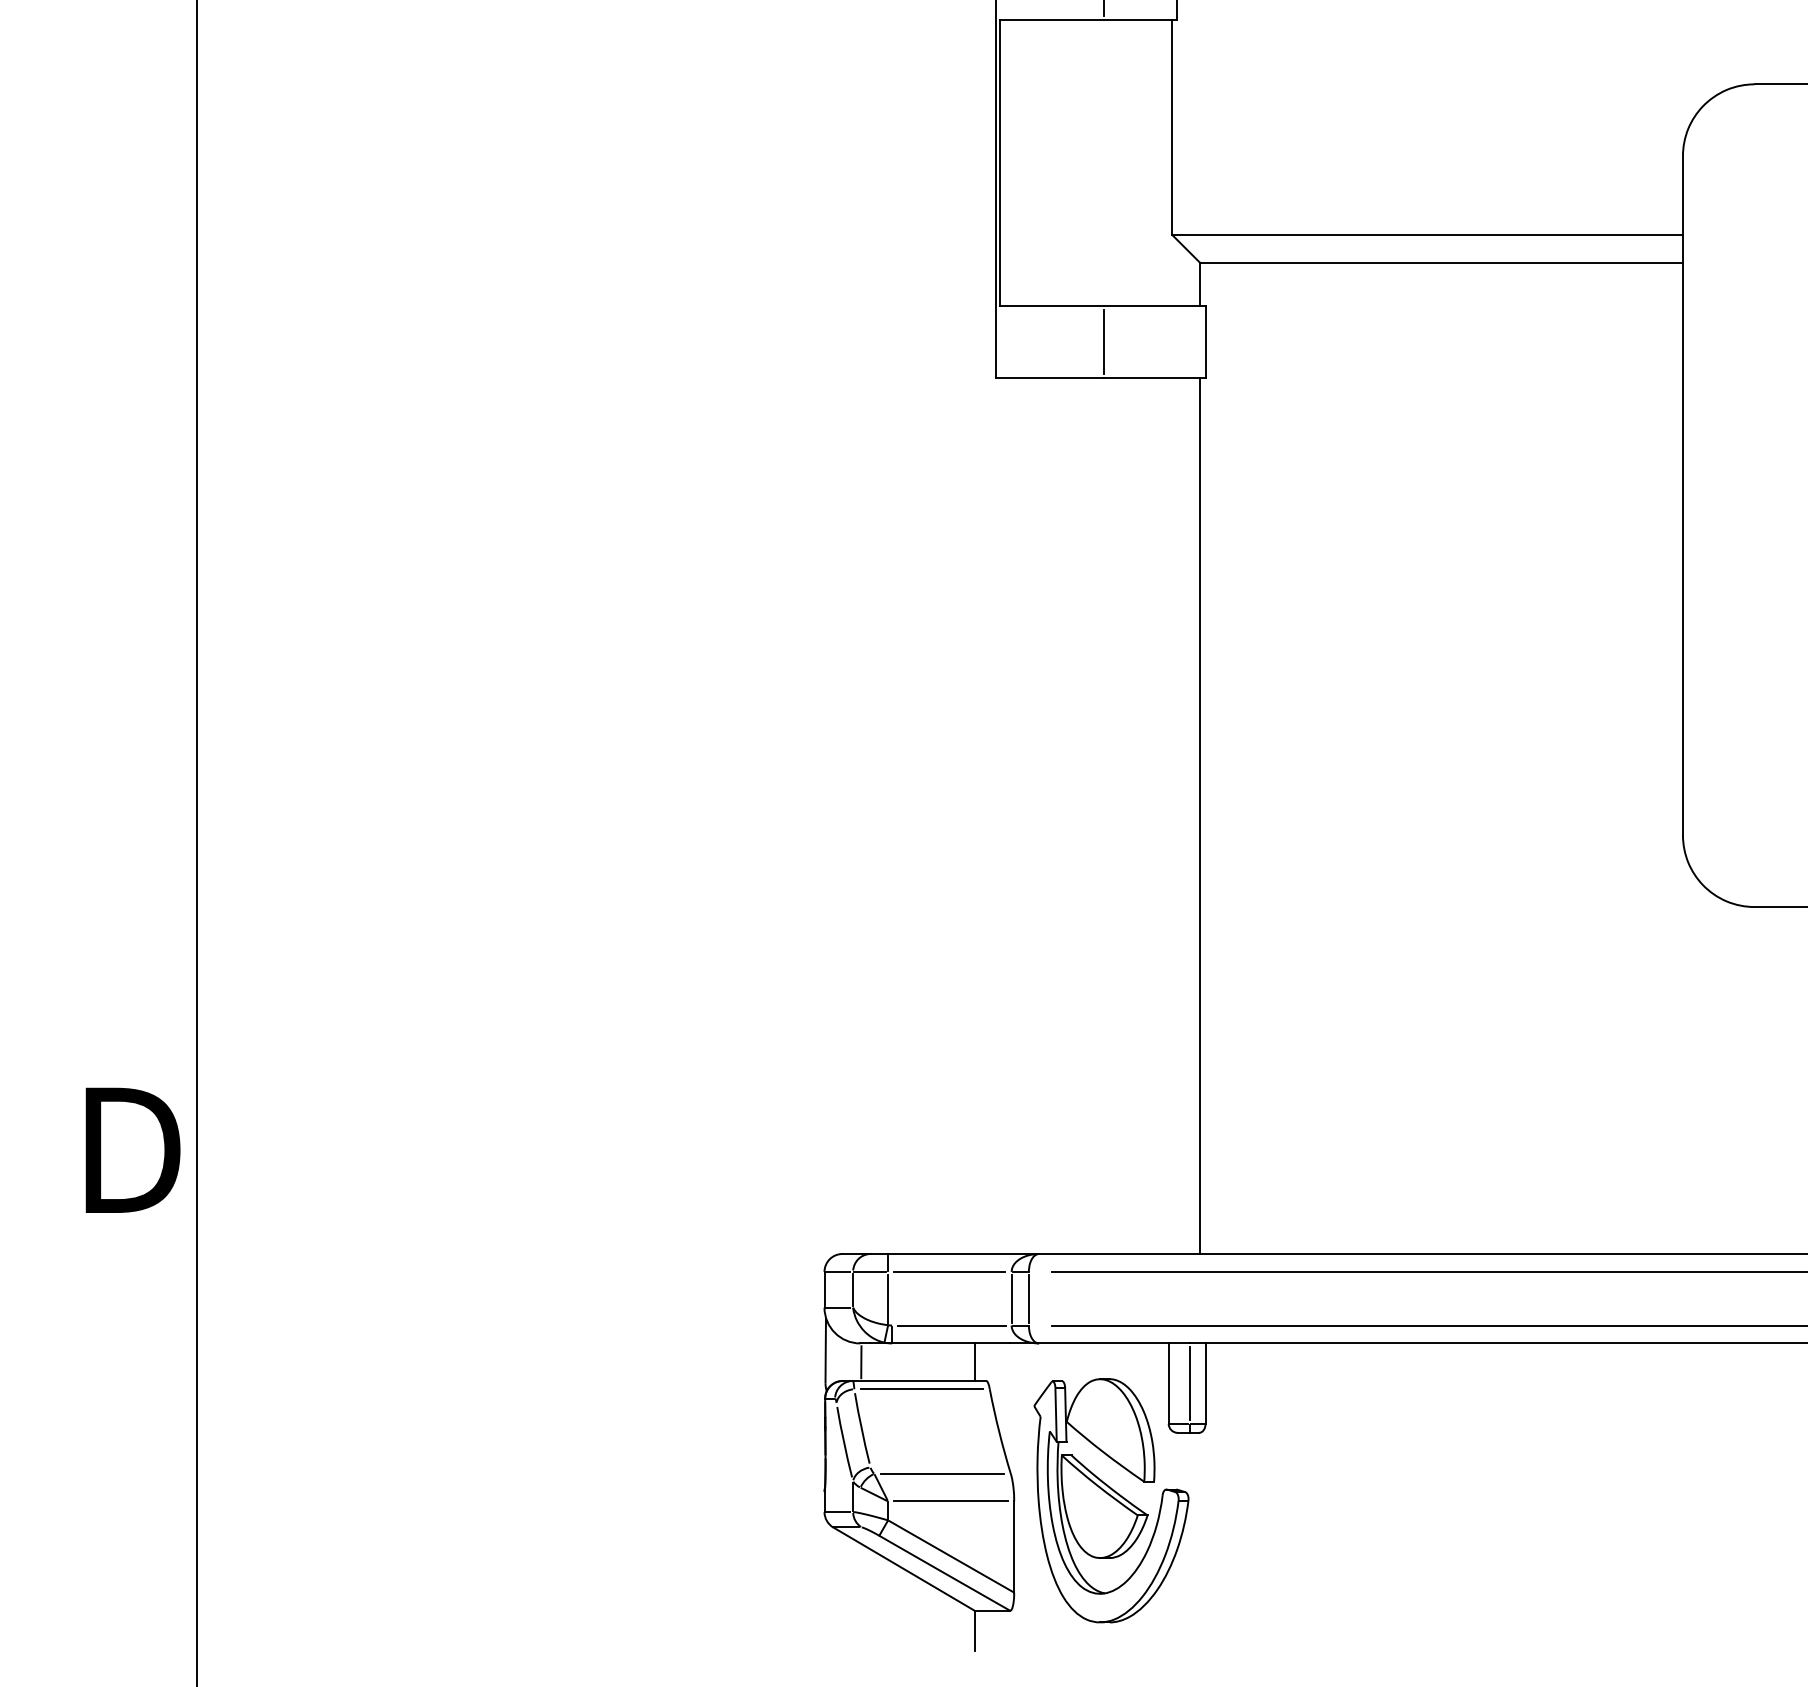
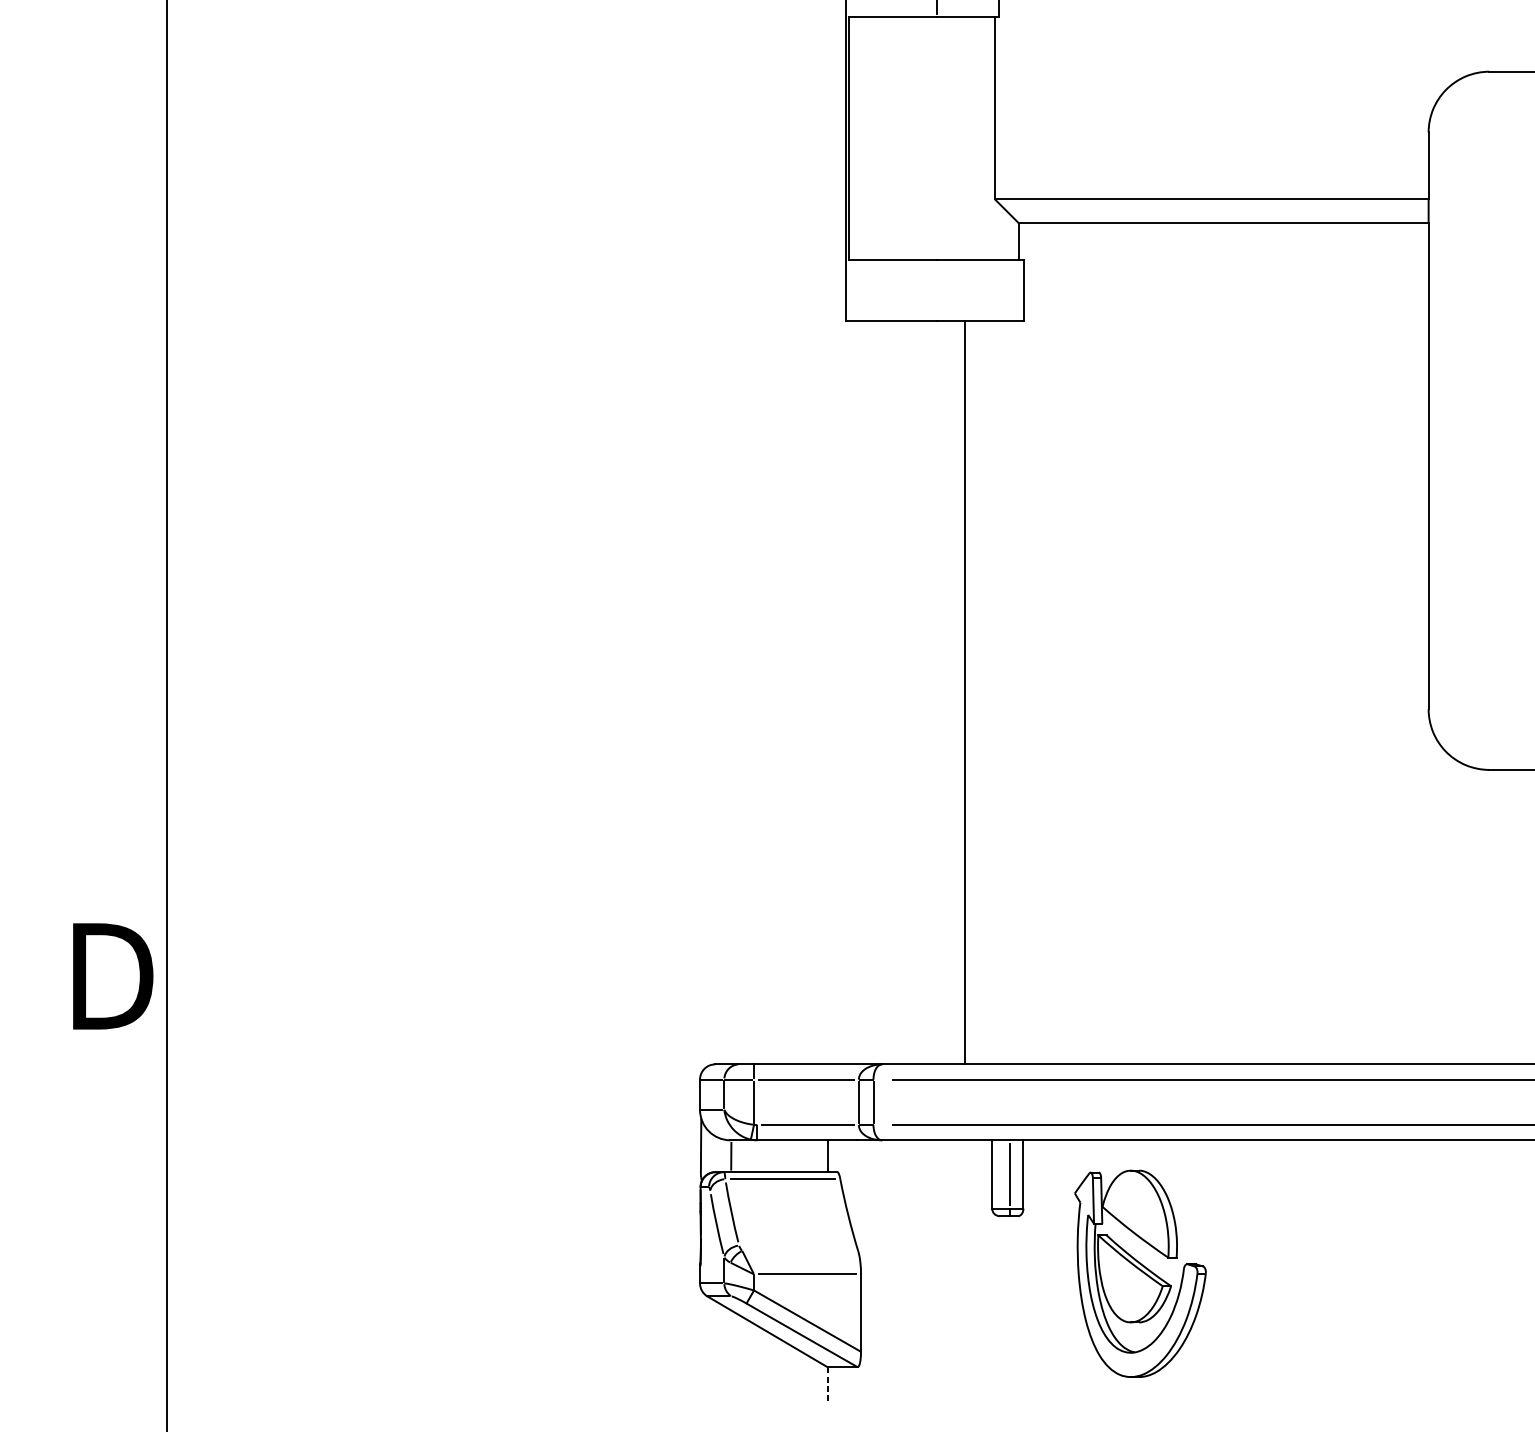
line: (1103, 341) -> (936, 289), removed
line: (1200, 815) -> (965, 692), moved
line: (942, 1473) -> (800, 1250), removed
part: (1111, 1500) -> (1140, 1273), moved
line: (974, 1630) -> (827, 1383), solid -> dashed

